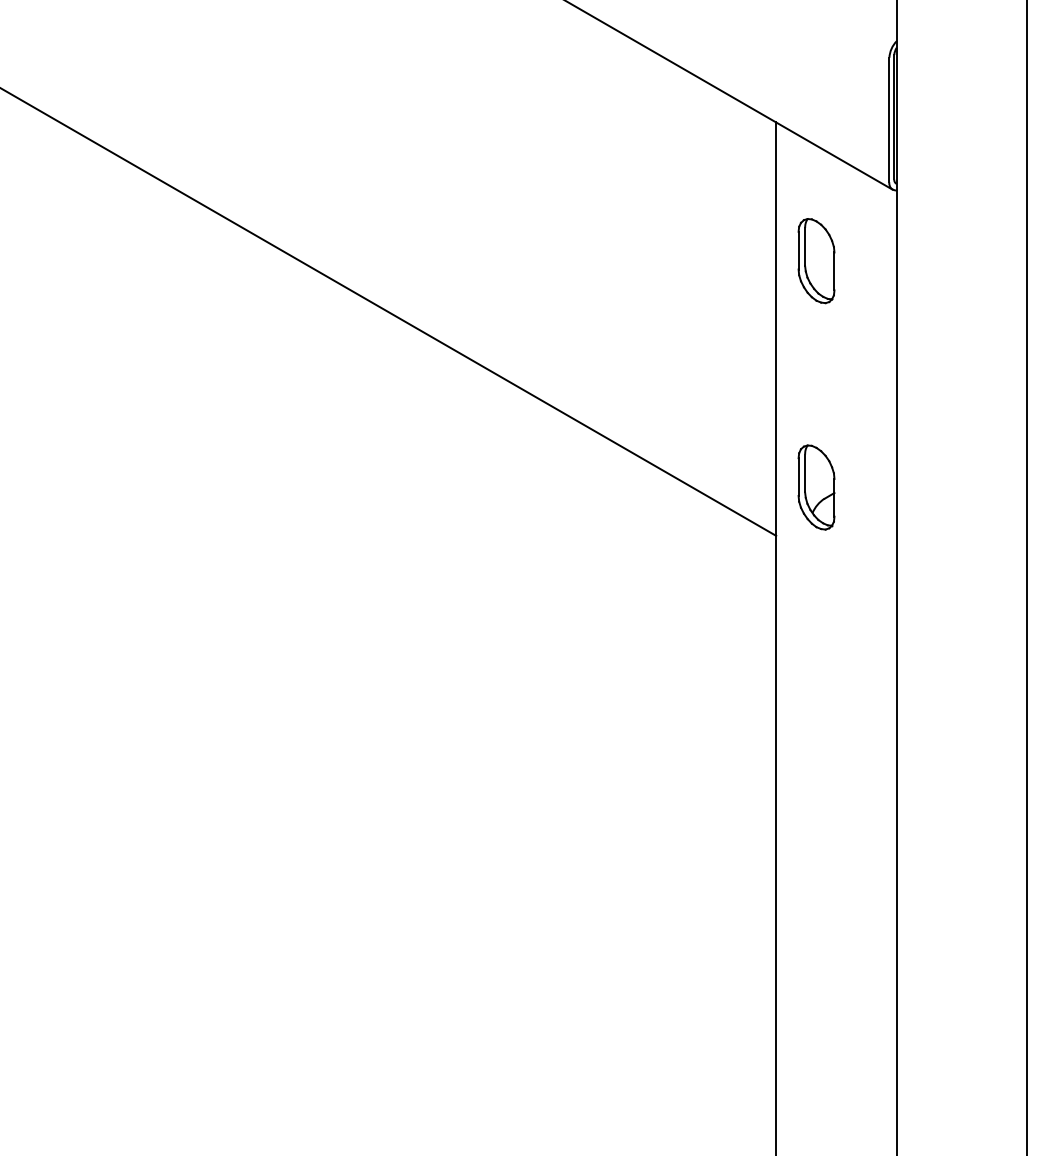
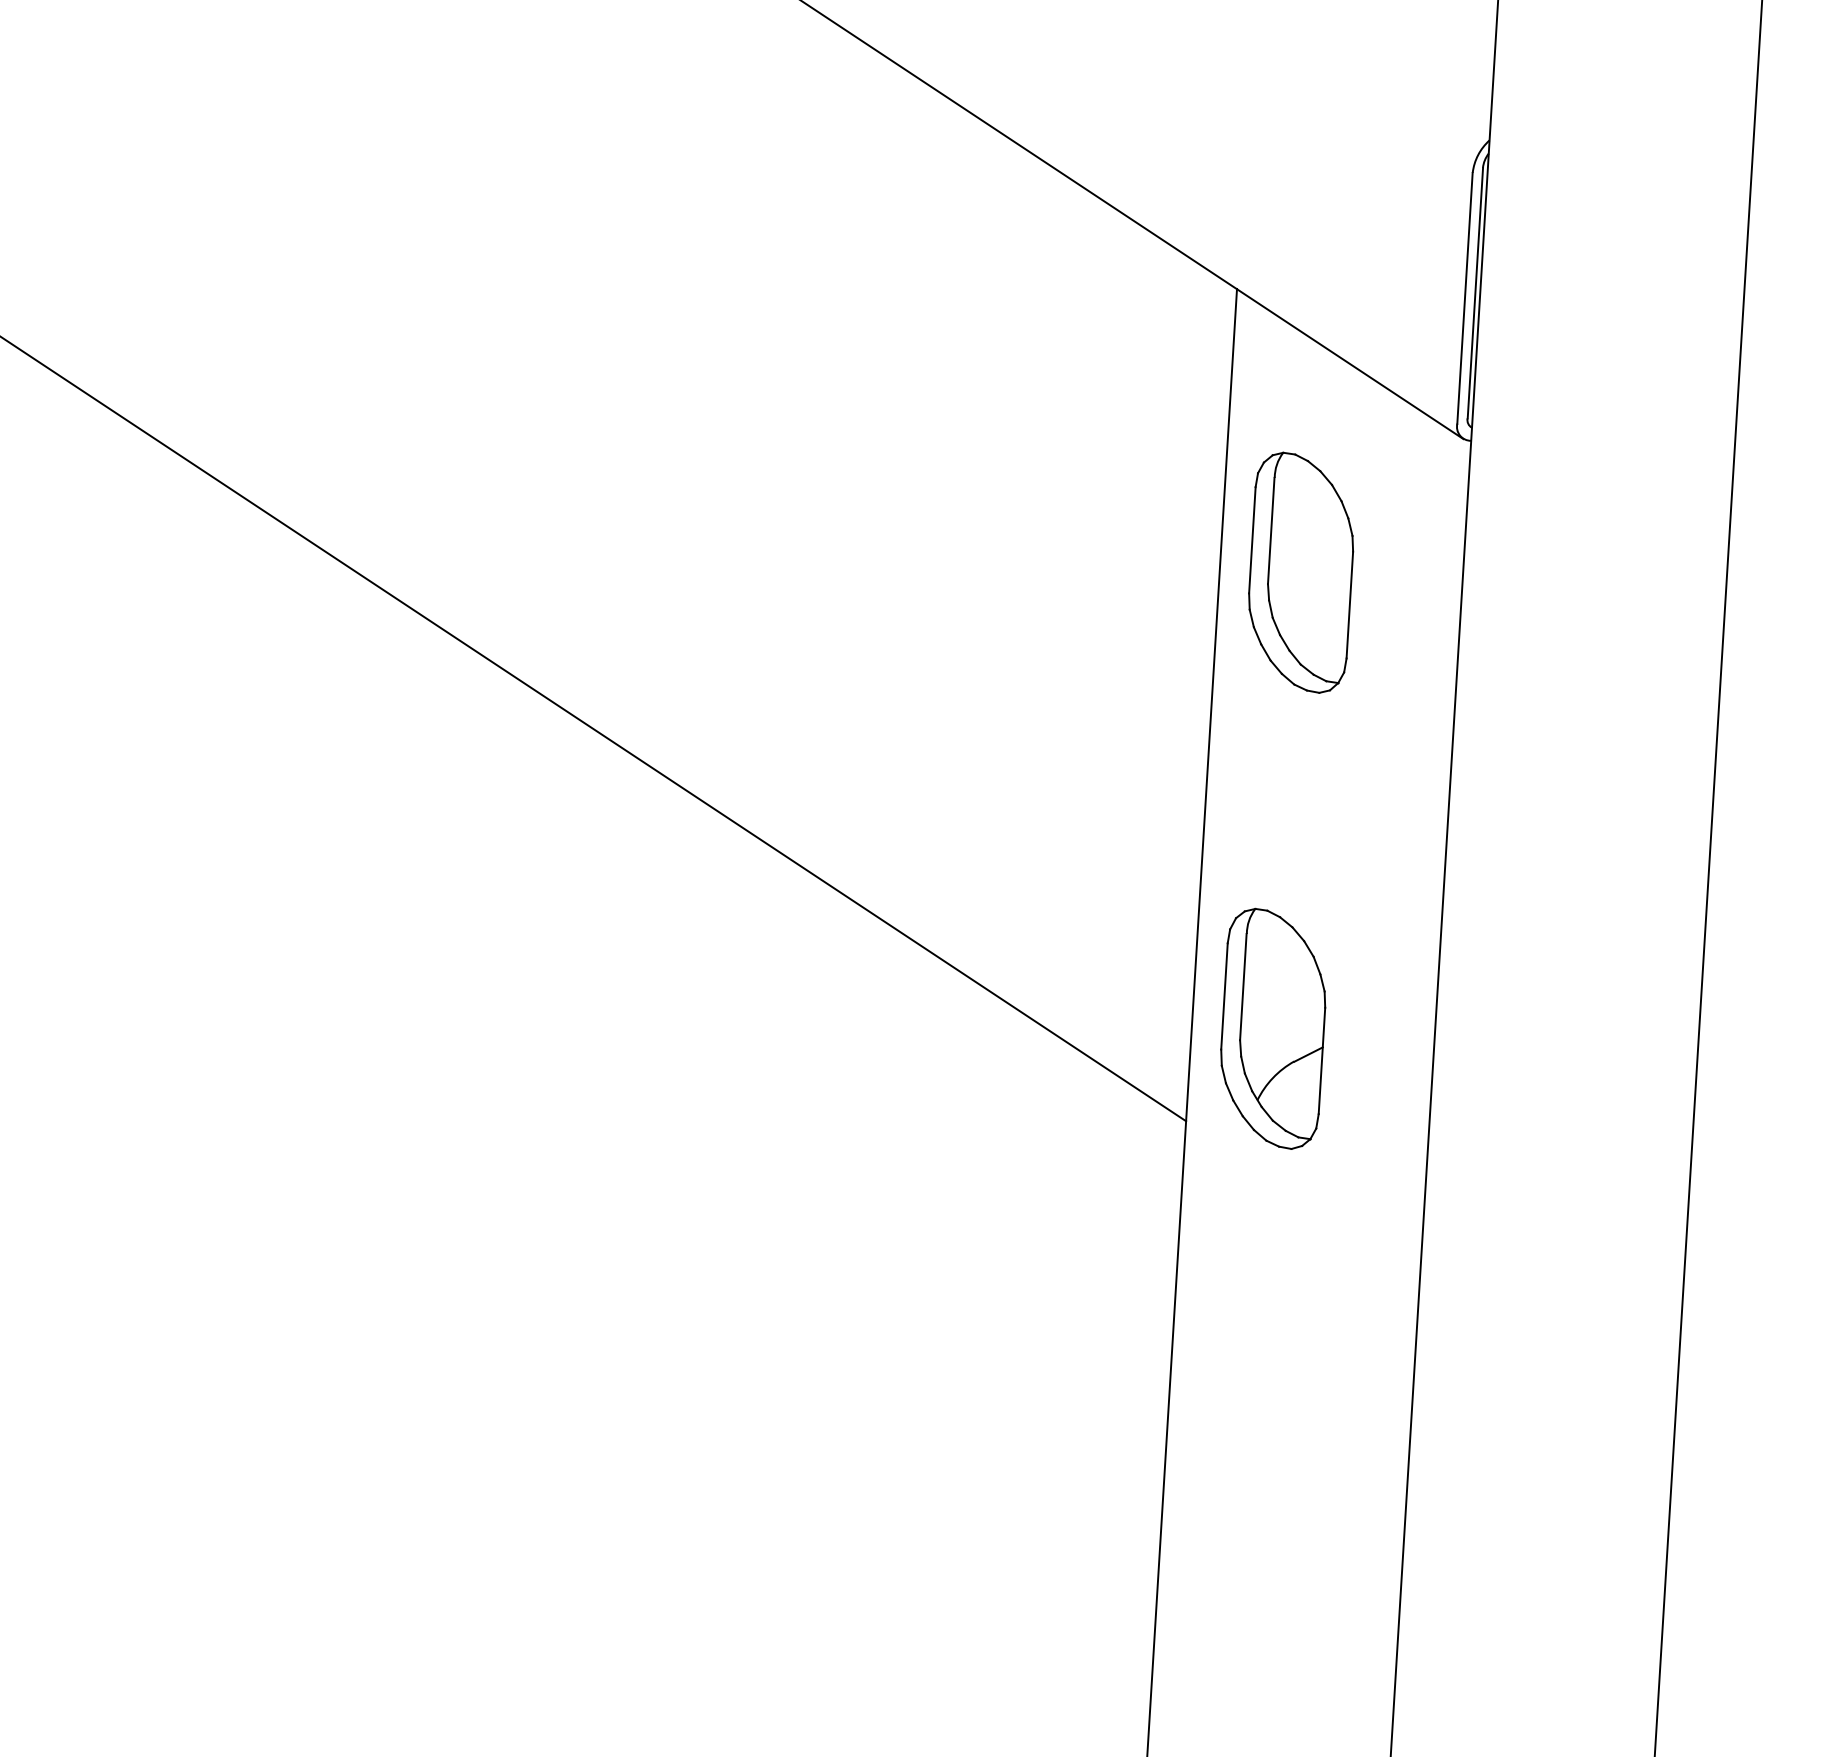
part: (816, 261) -> (1300, 573), size x1.4
part: (816, 487) -> (1273, 1028), size x1.4

